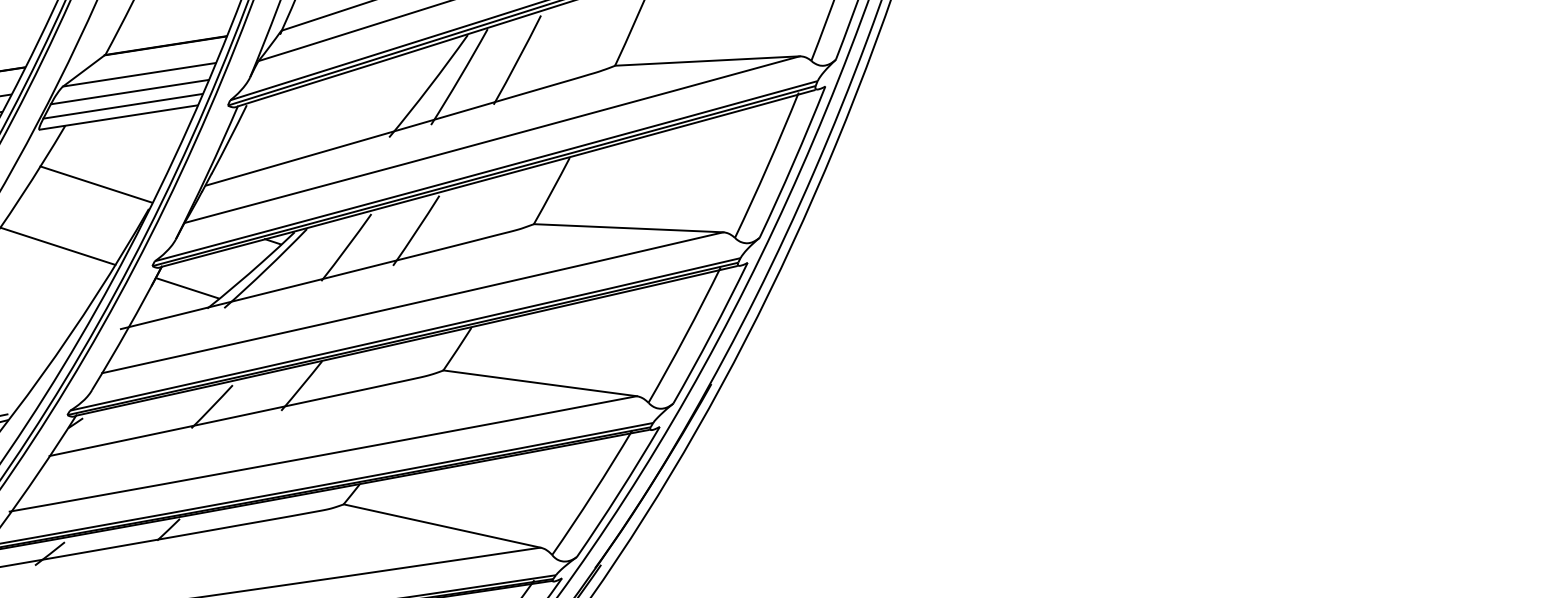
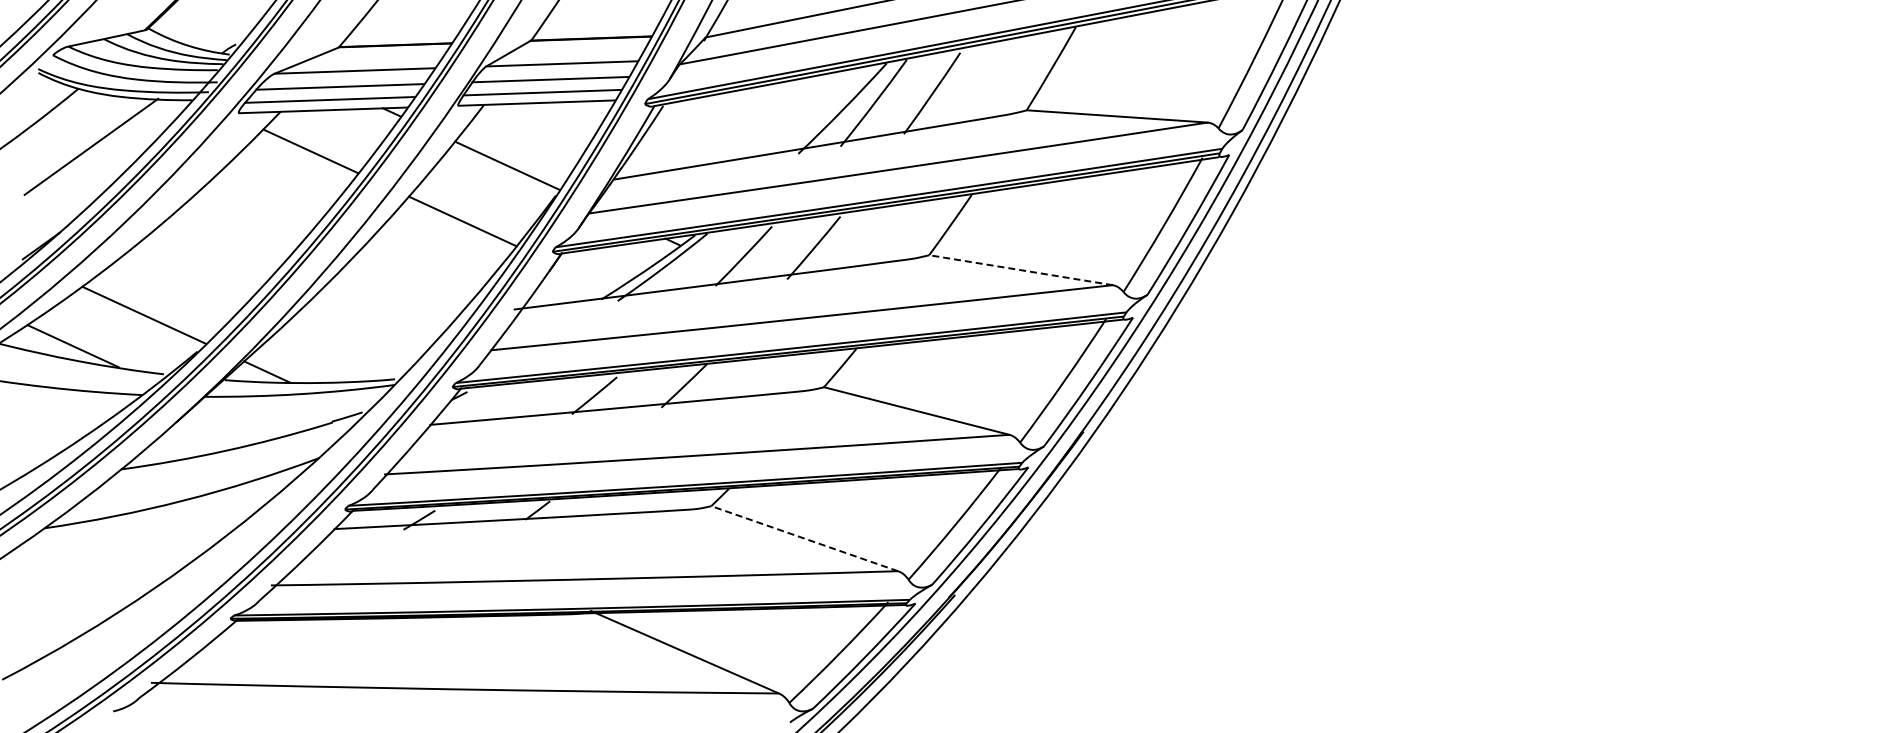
line: (628, 228) -> (1020, 270), solid -> dashed
line: (186, 287) -> (583, 276), removed
line: (441, 525) -> (804, 538), solid -> dashed

